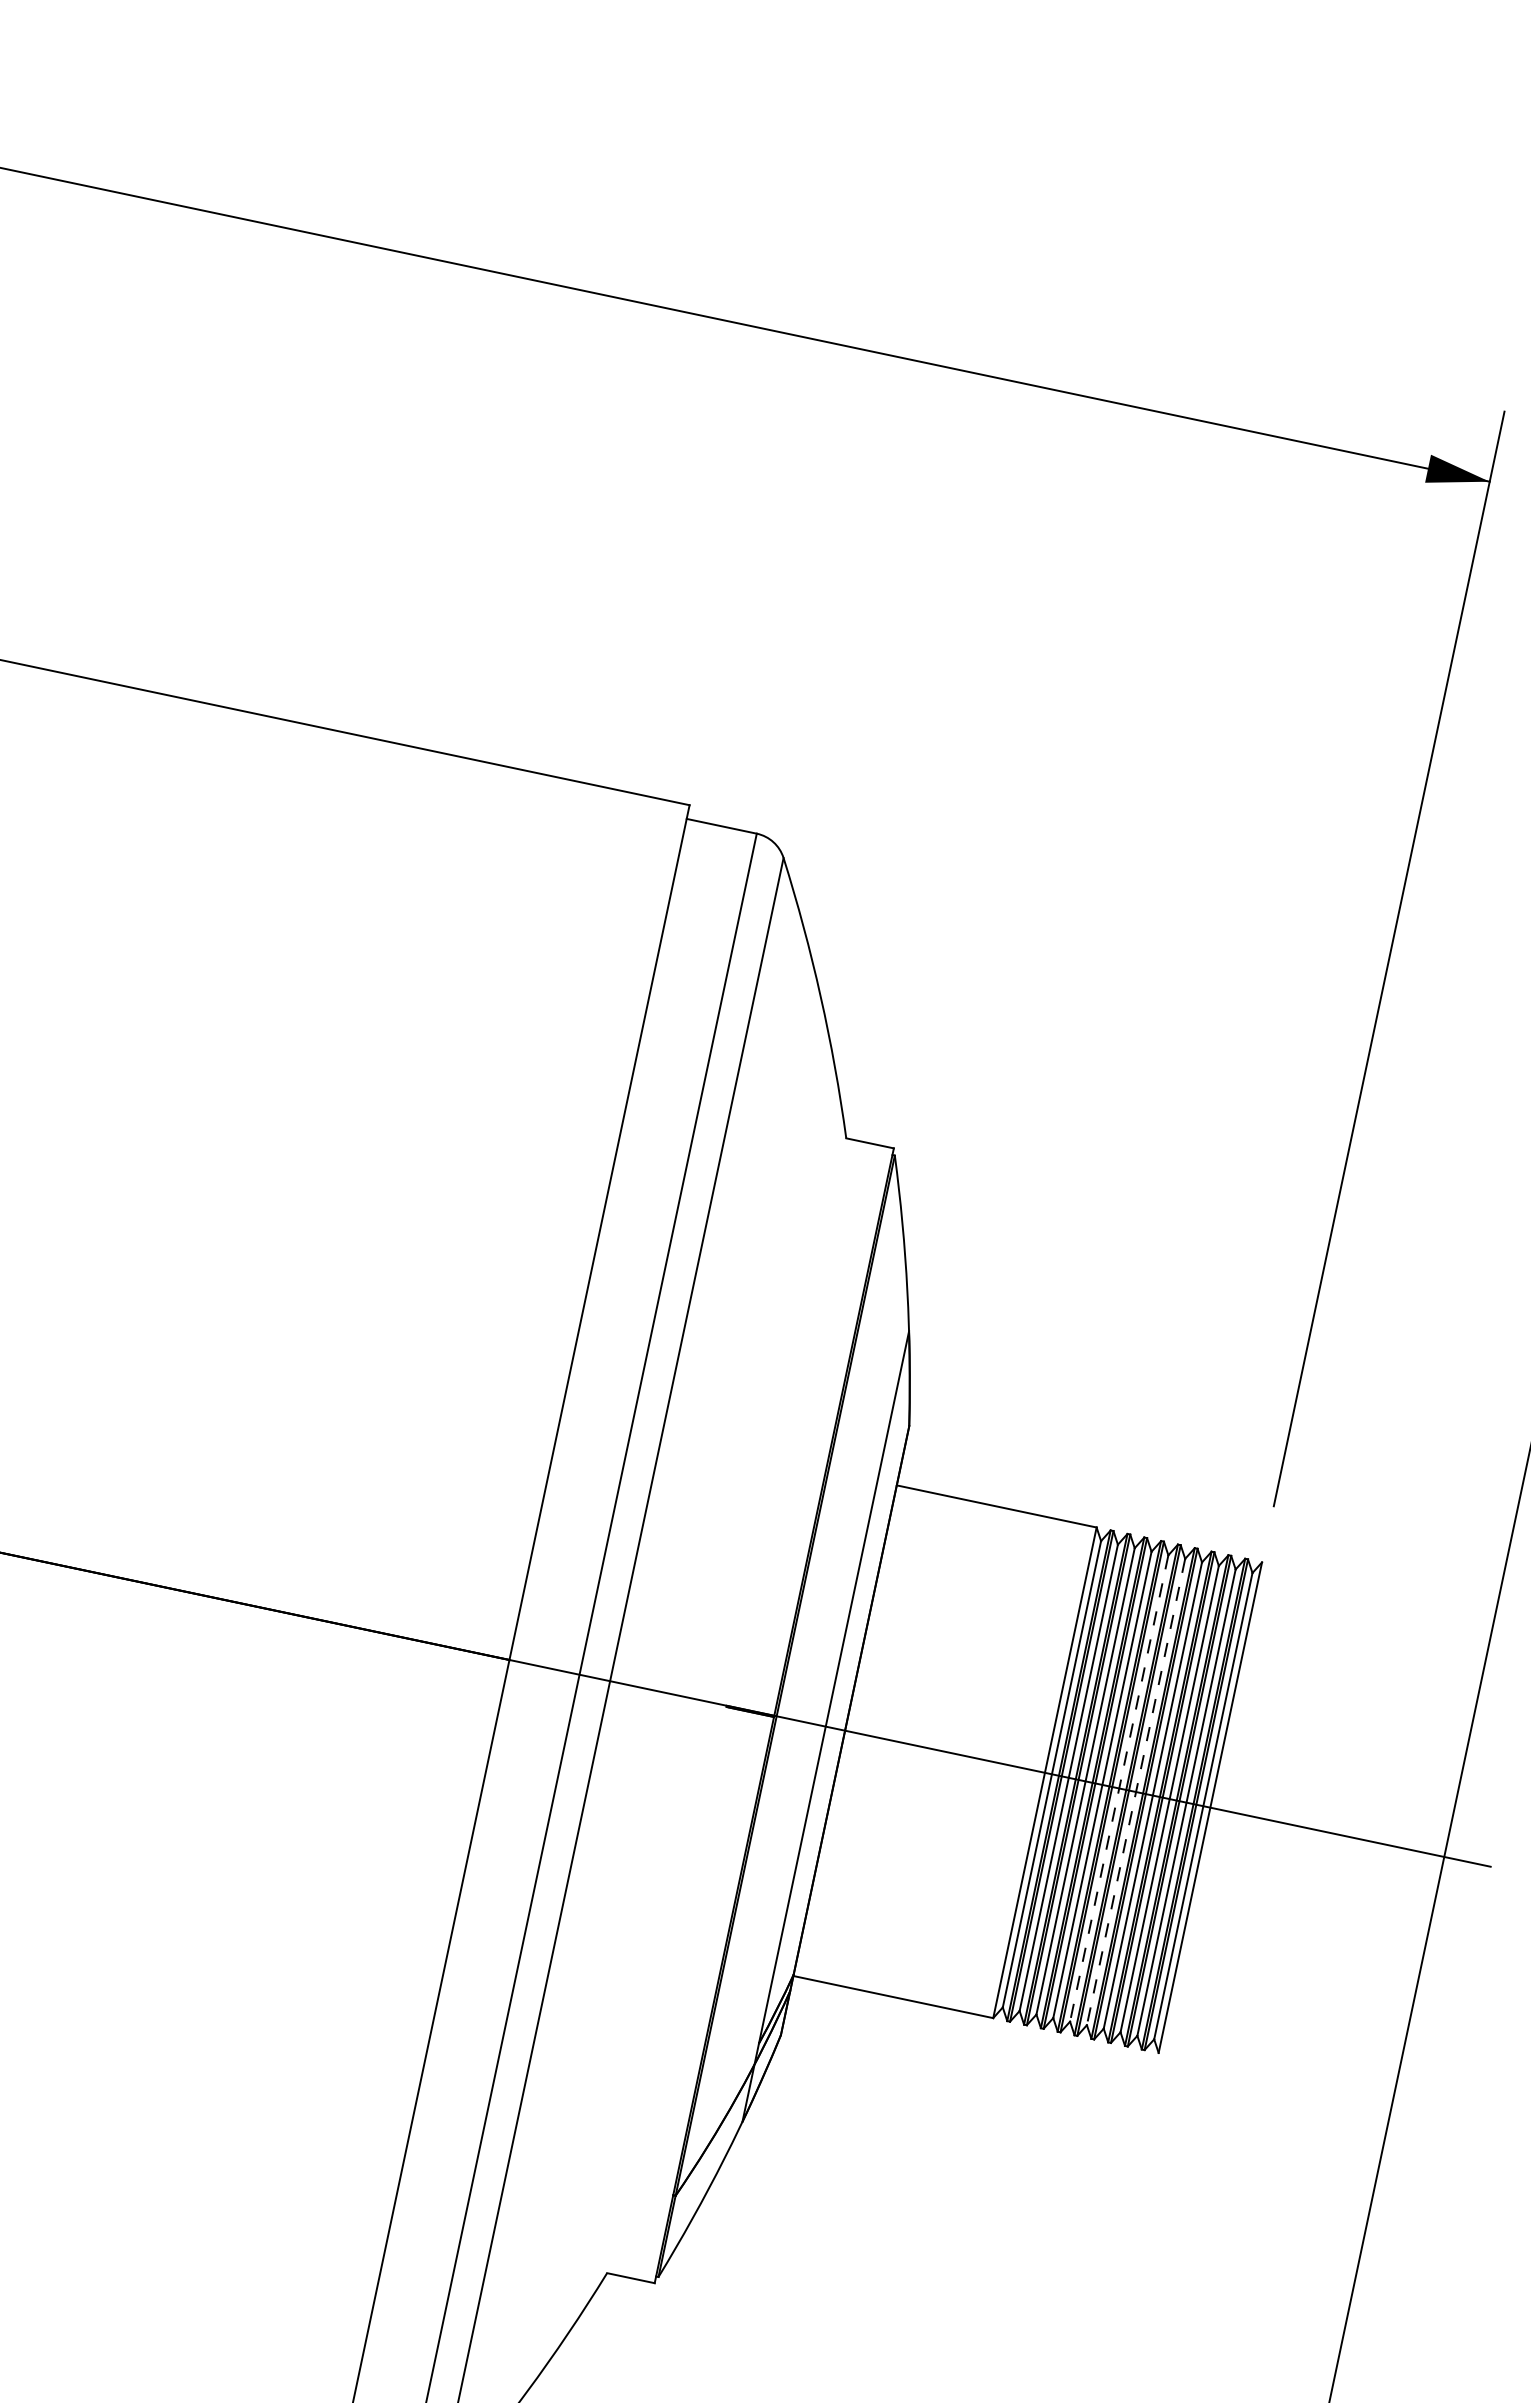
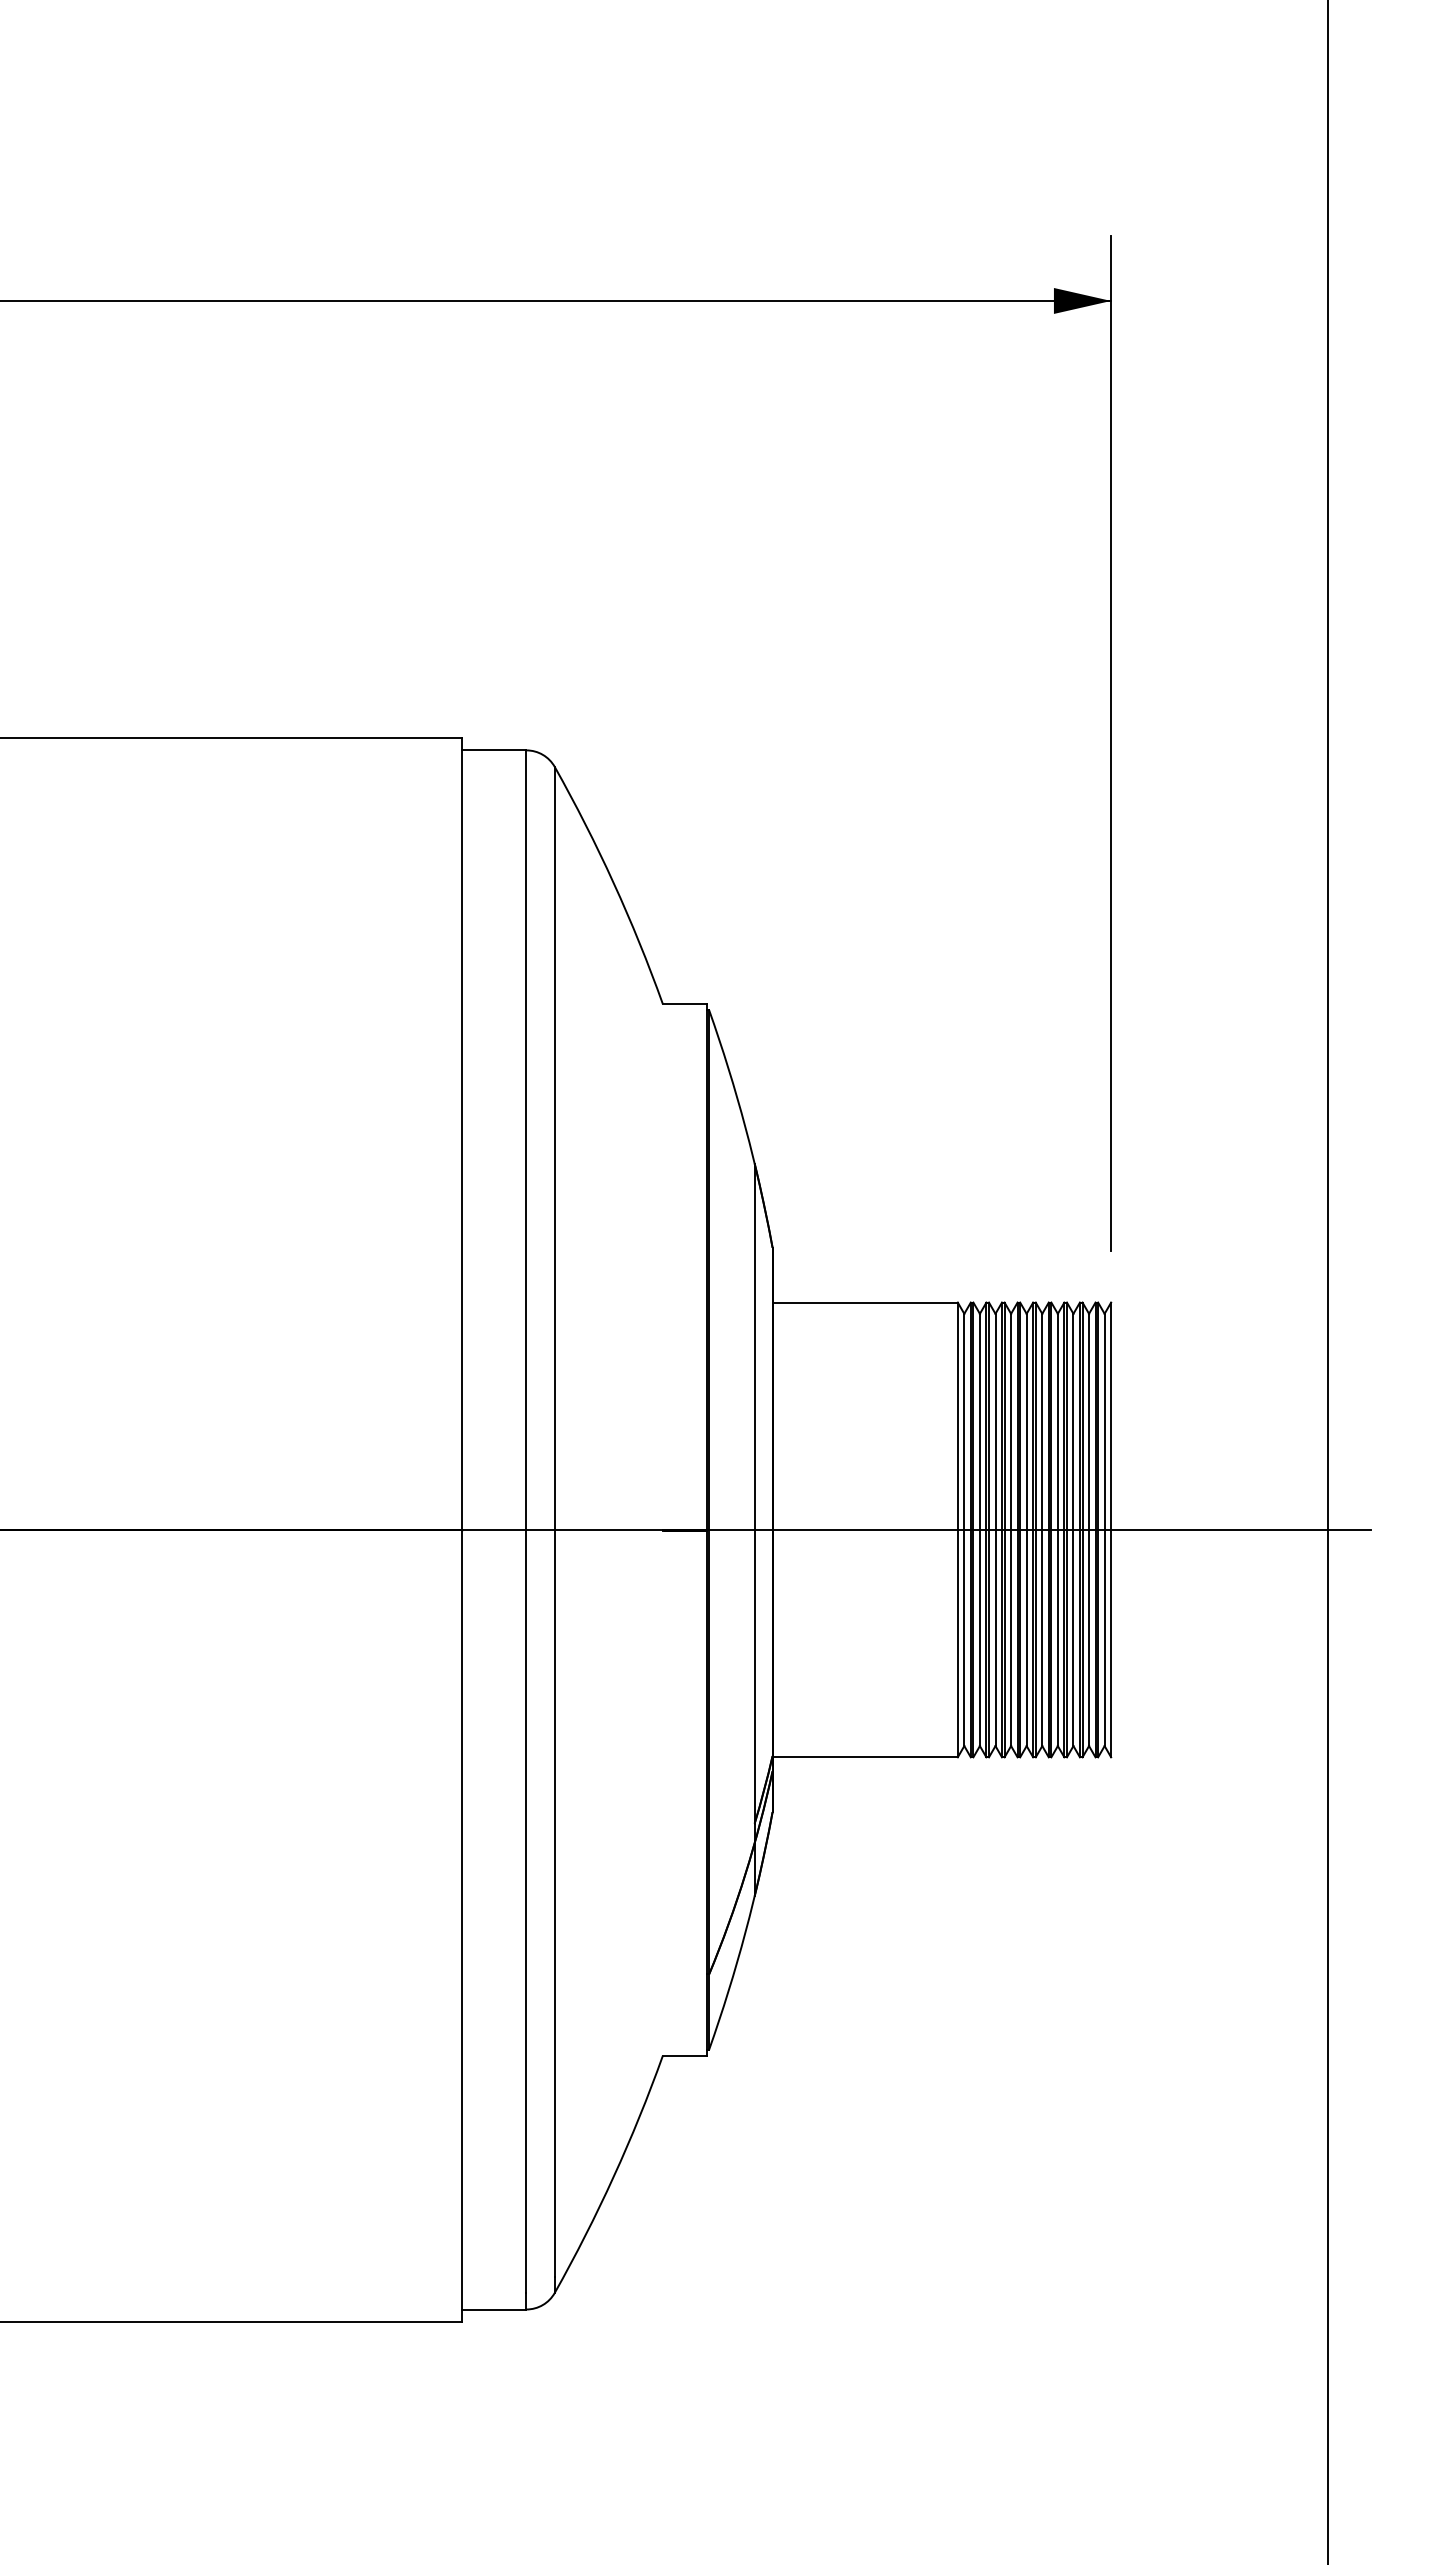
line: (1118, 1789) -> (1026, 1530), dashed -> solid
line: (1136, 1792) -> (1042, 1530), dashed -> solid

